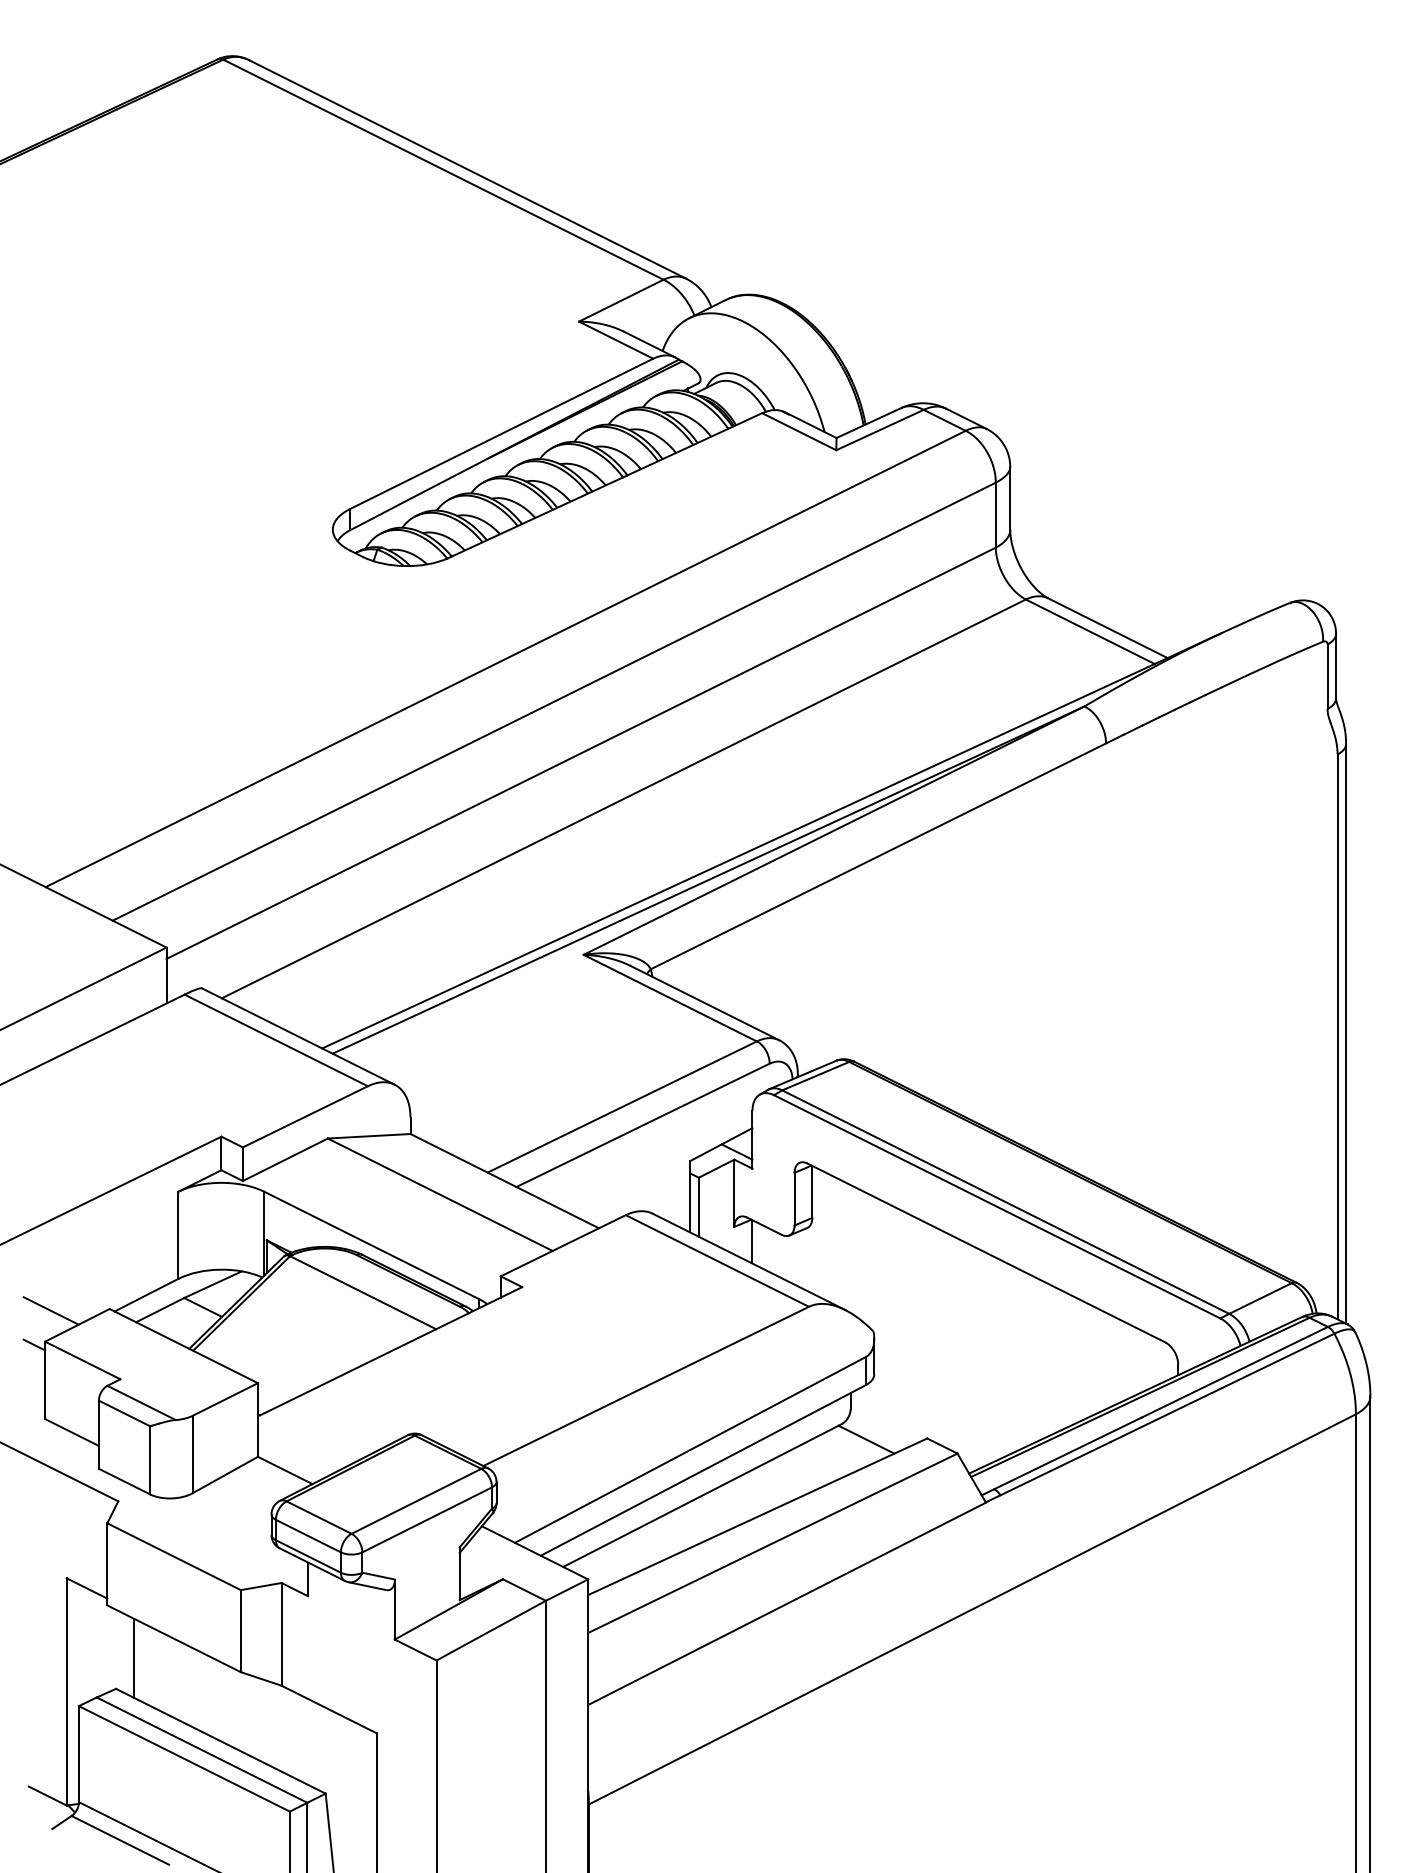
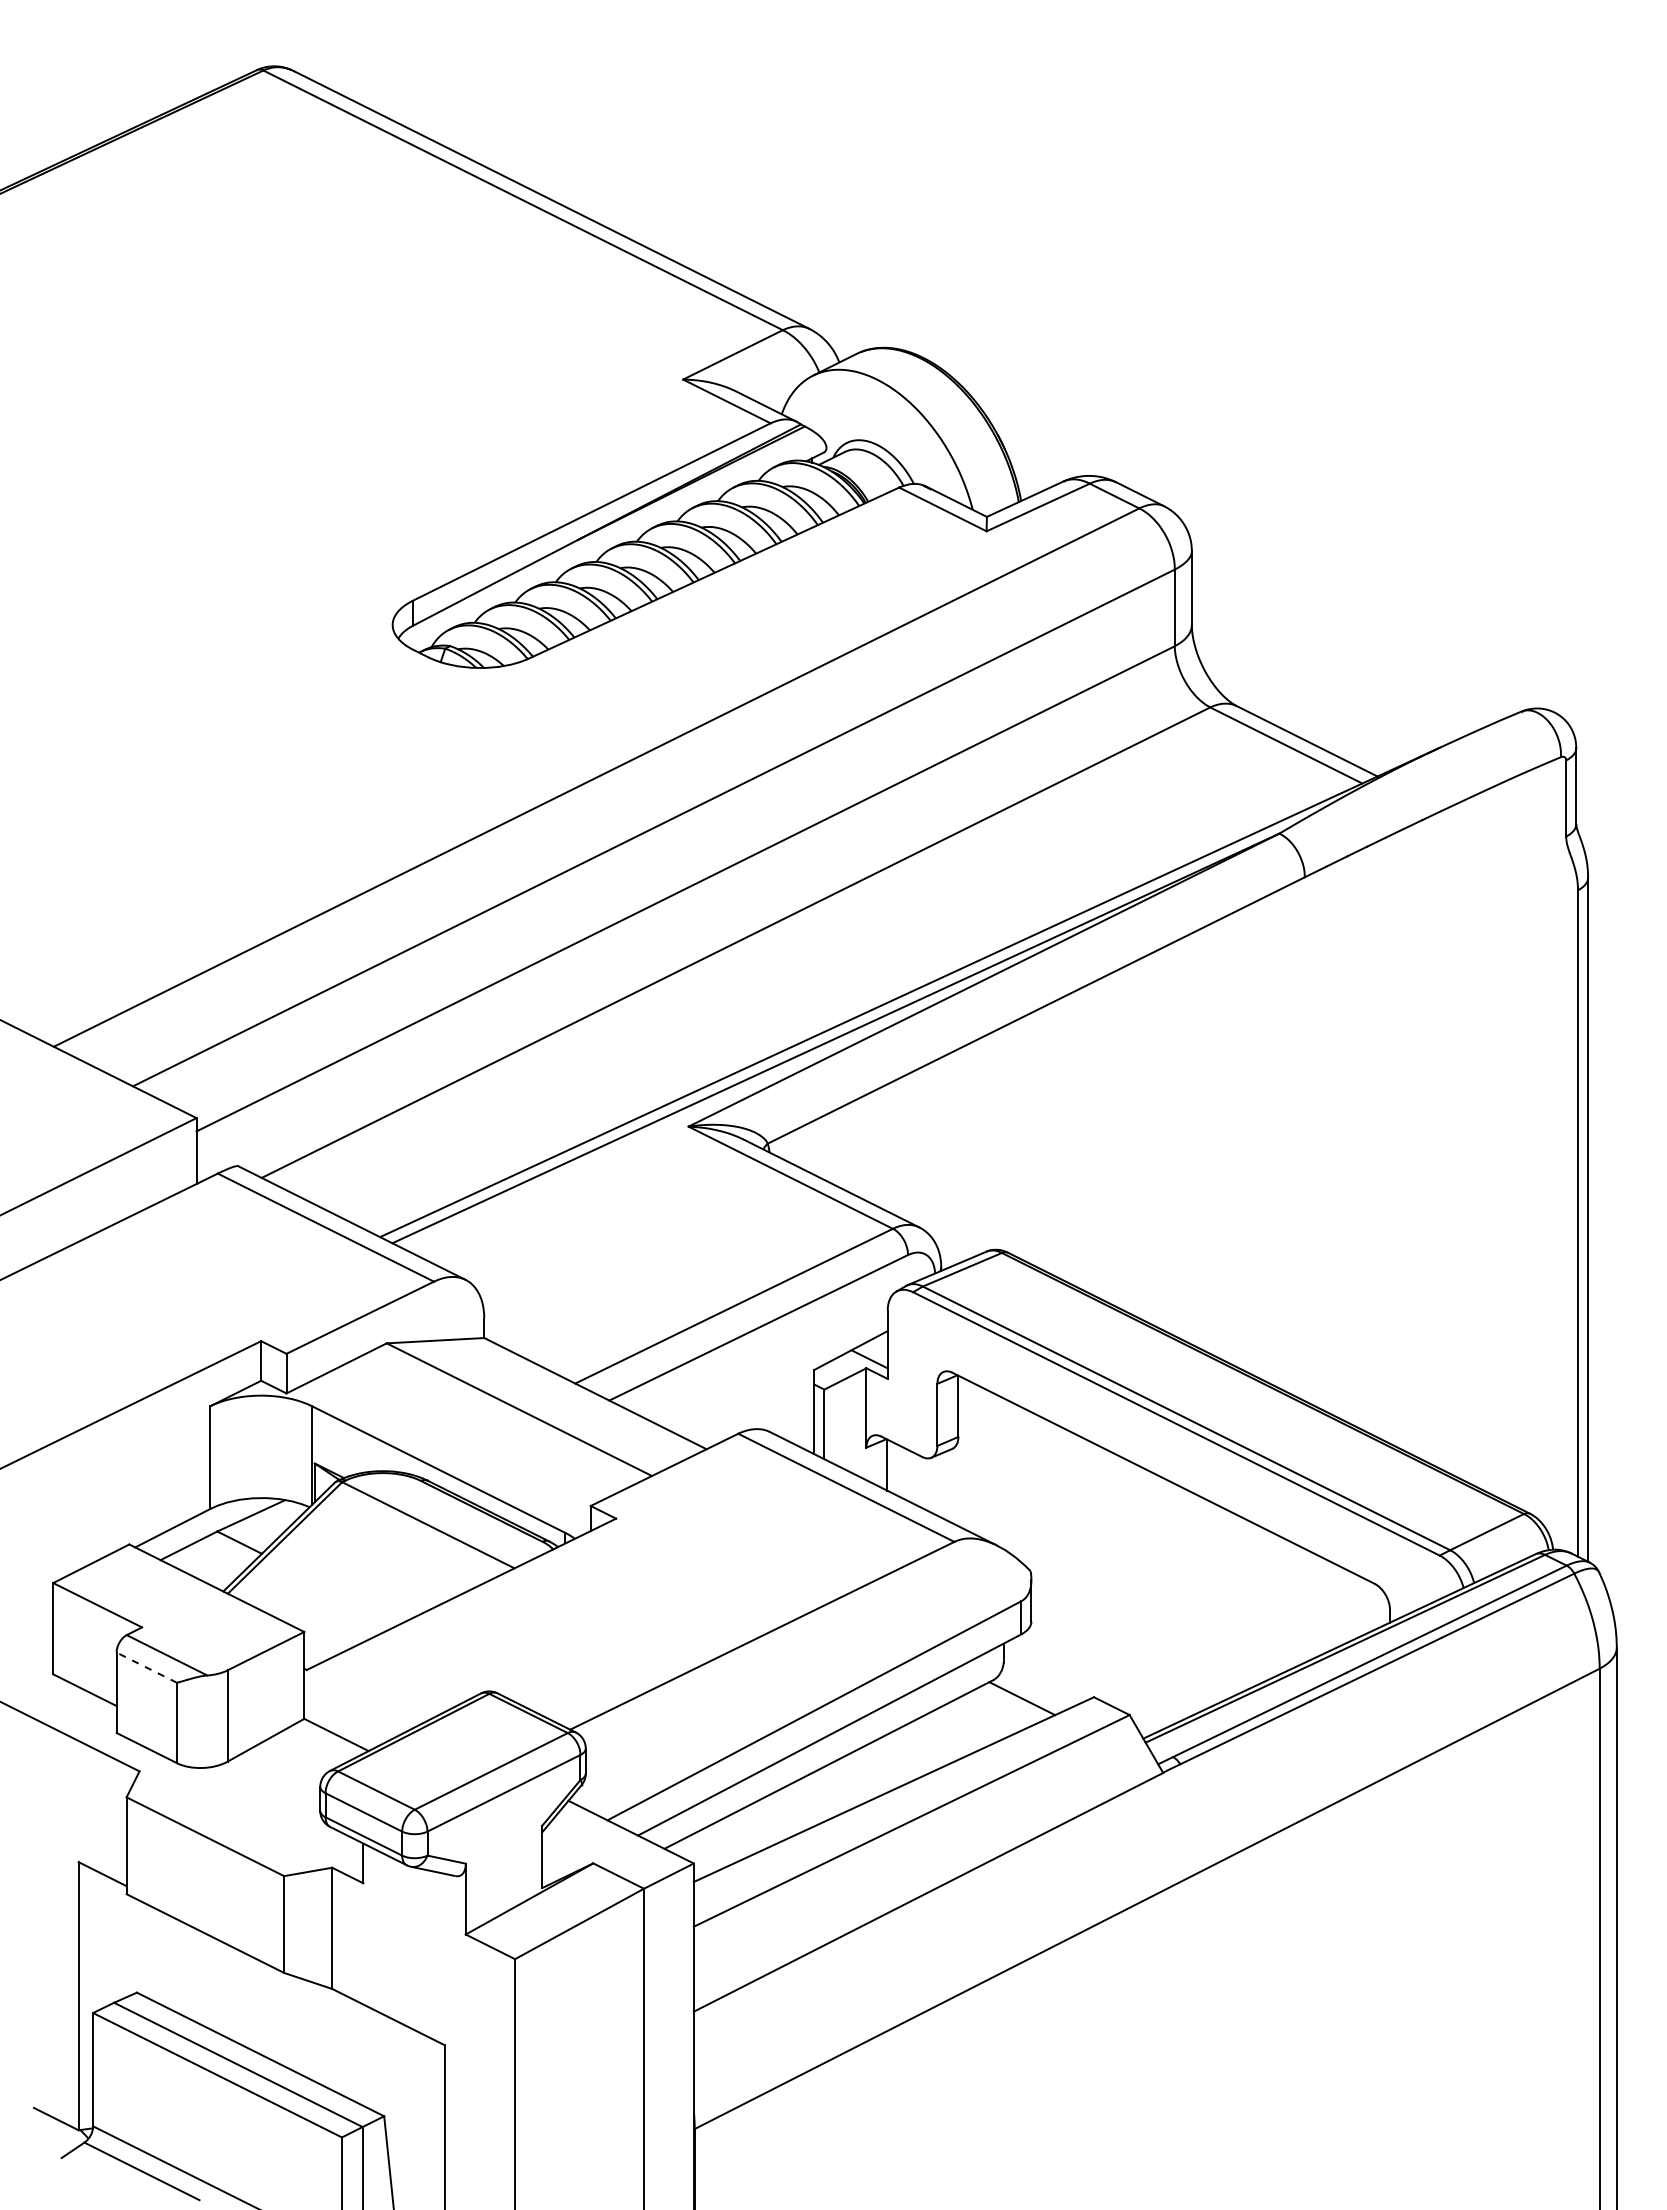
line: (50, 1310) -> (59, 1546), removed
line: (34, 1344) -> (40, 1586), removed
line: (124, 1413) -> (146, 1667), solid -> dashed
line: (134, 1658) -> (158, 1956), removed

